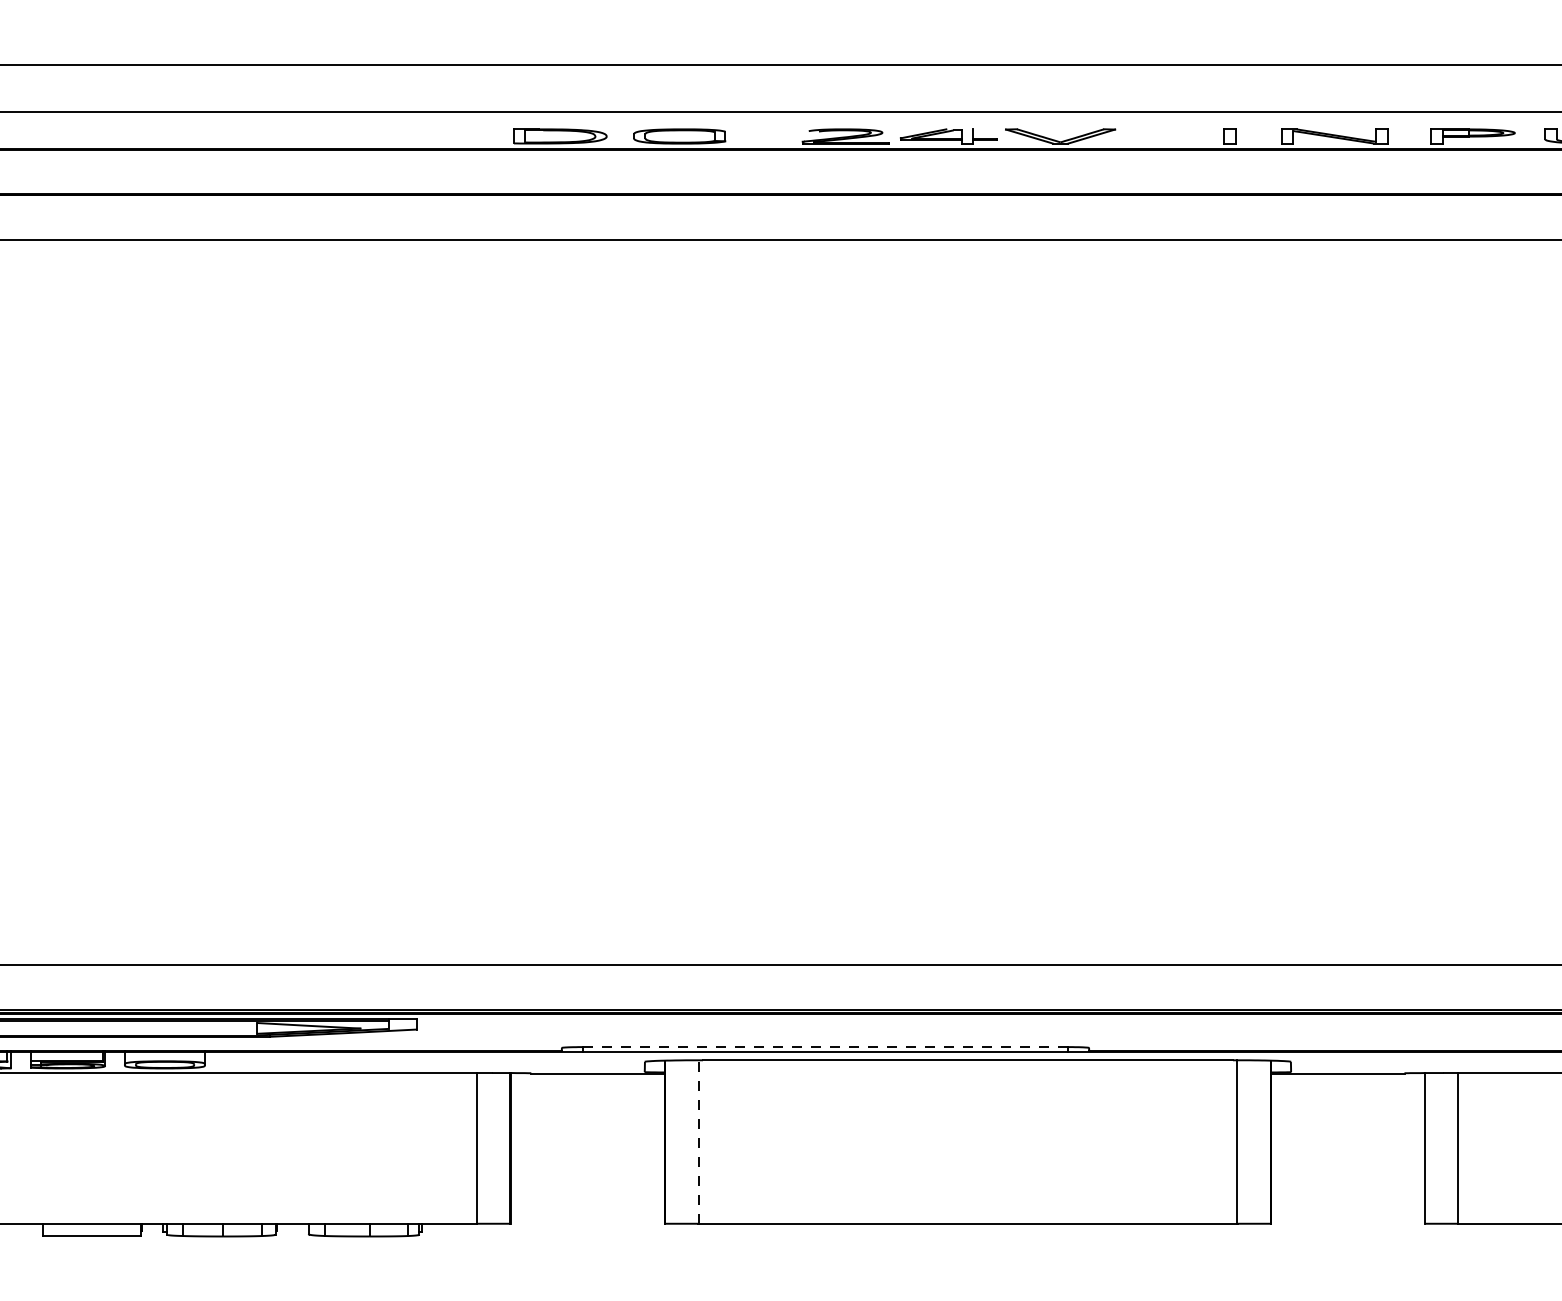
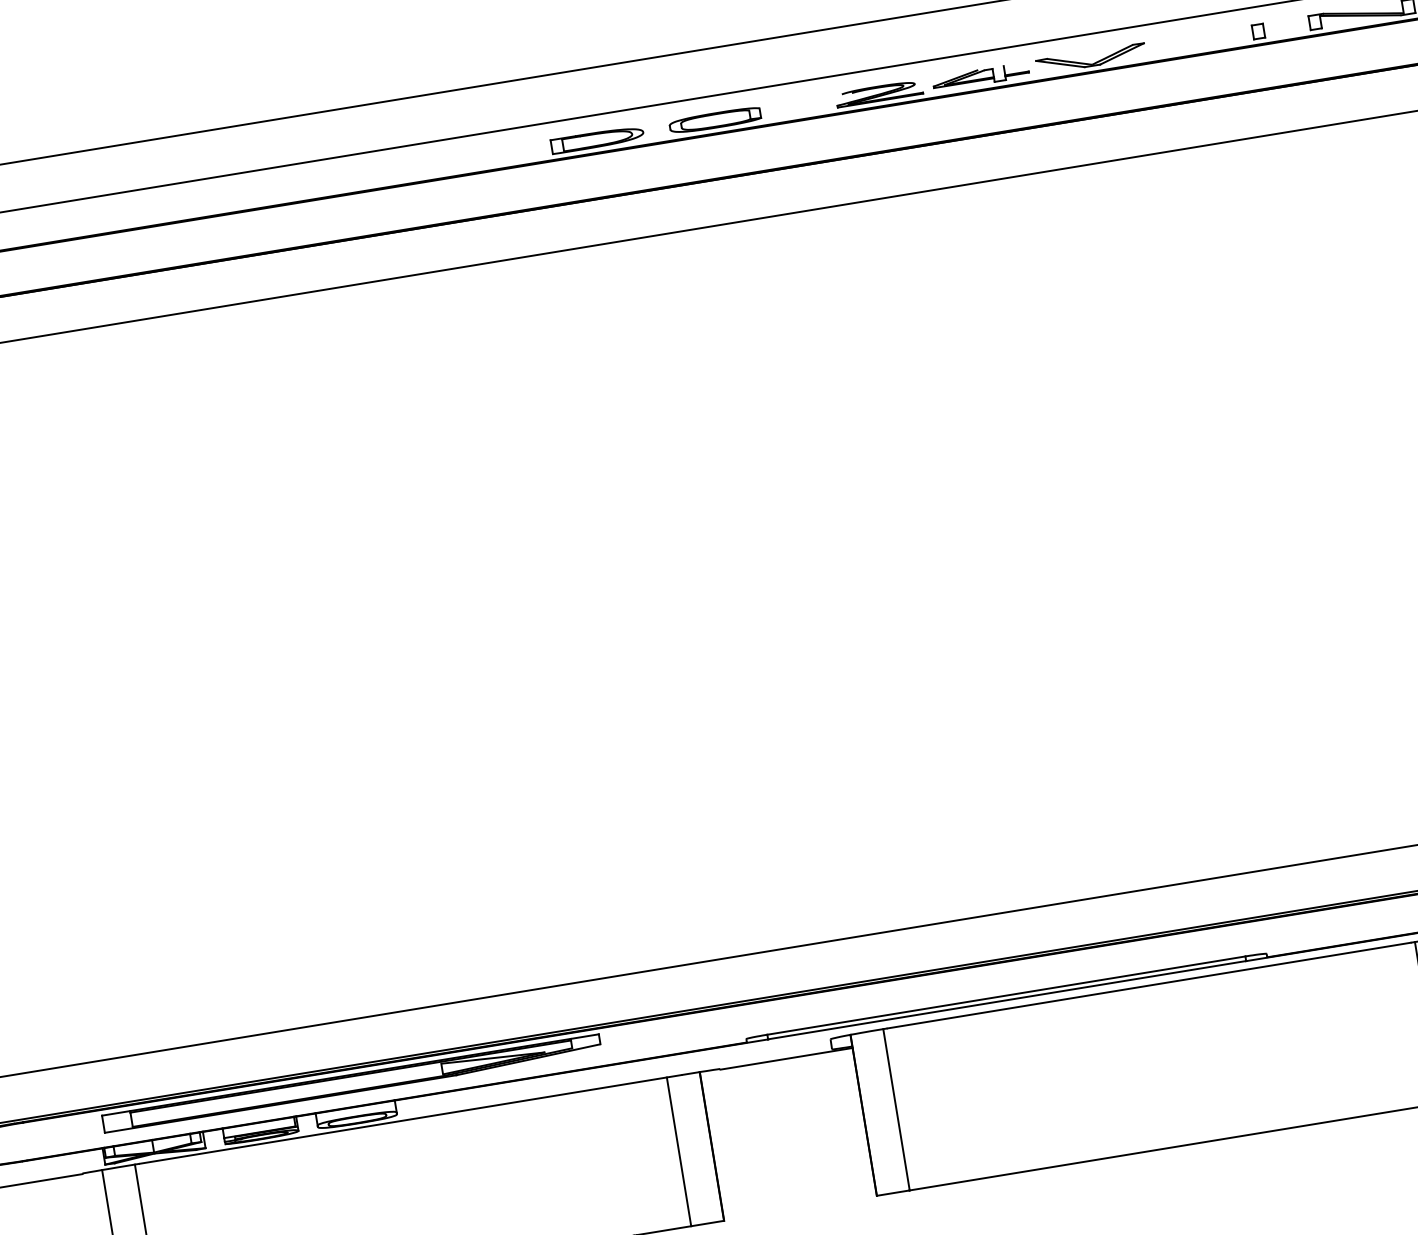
line: (825, 1047) -> (1006, 995), dashed -> solid
line: (698, 1142) -> (896, 1110), dashed -> solid

